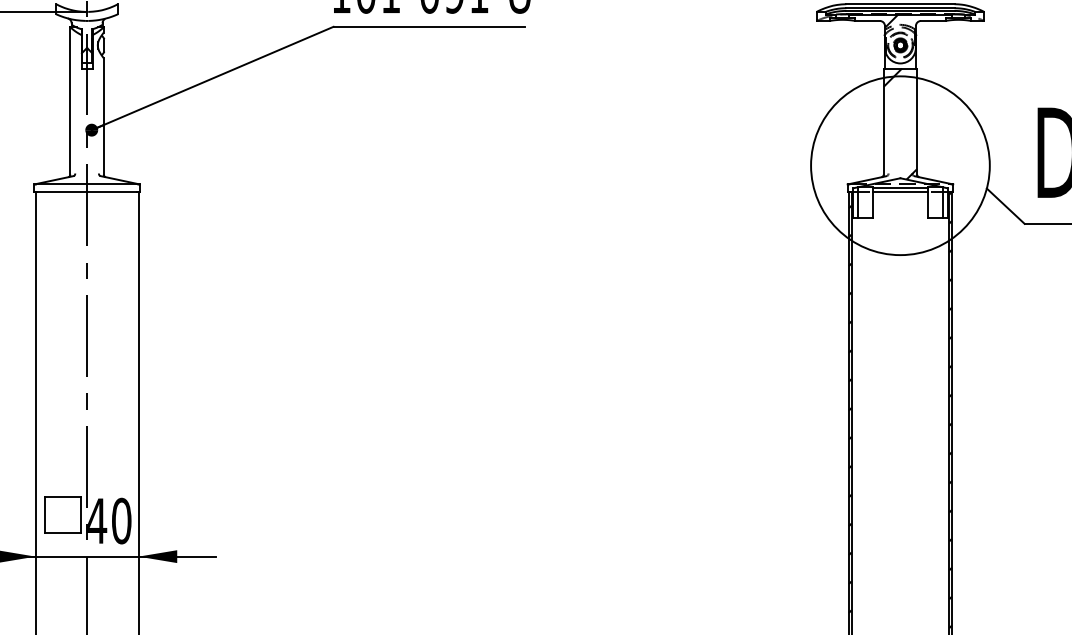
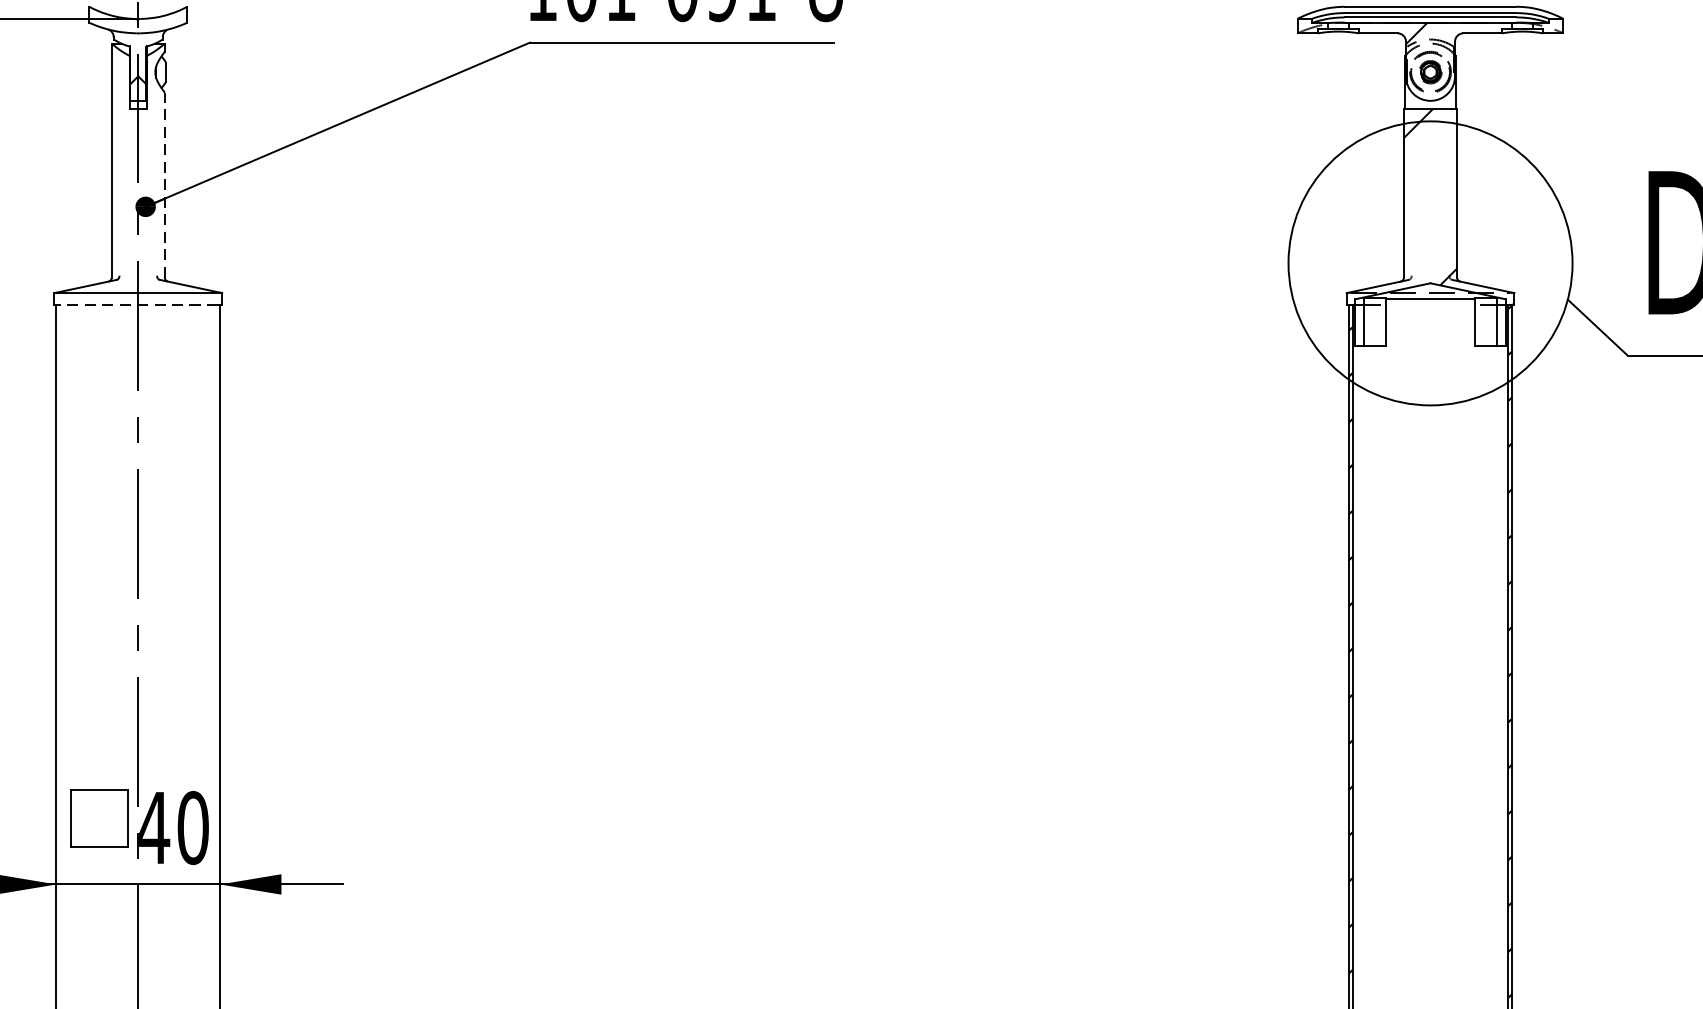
line: (103, 115) -> (164, 183), solid -> dashed
line: (86, 192) -> (137, 305), solid -> dashed
line: (900, 192) -> (1430, 305), removed

